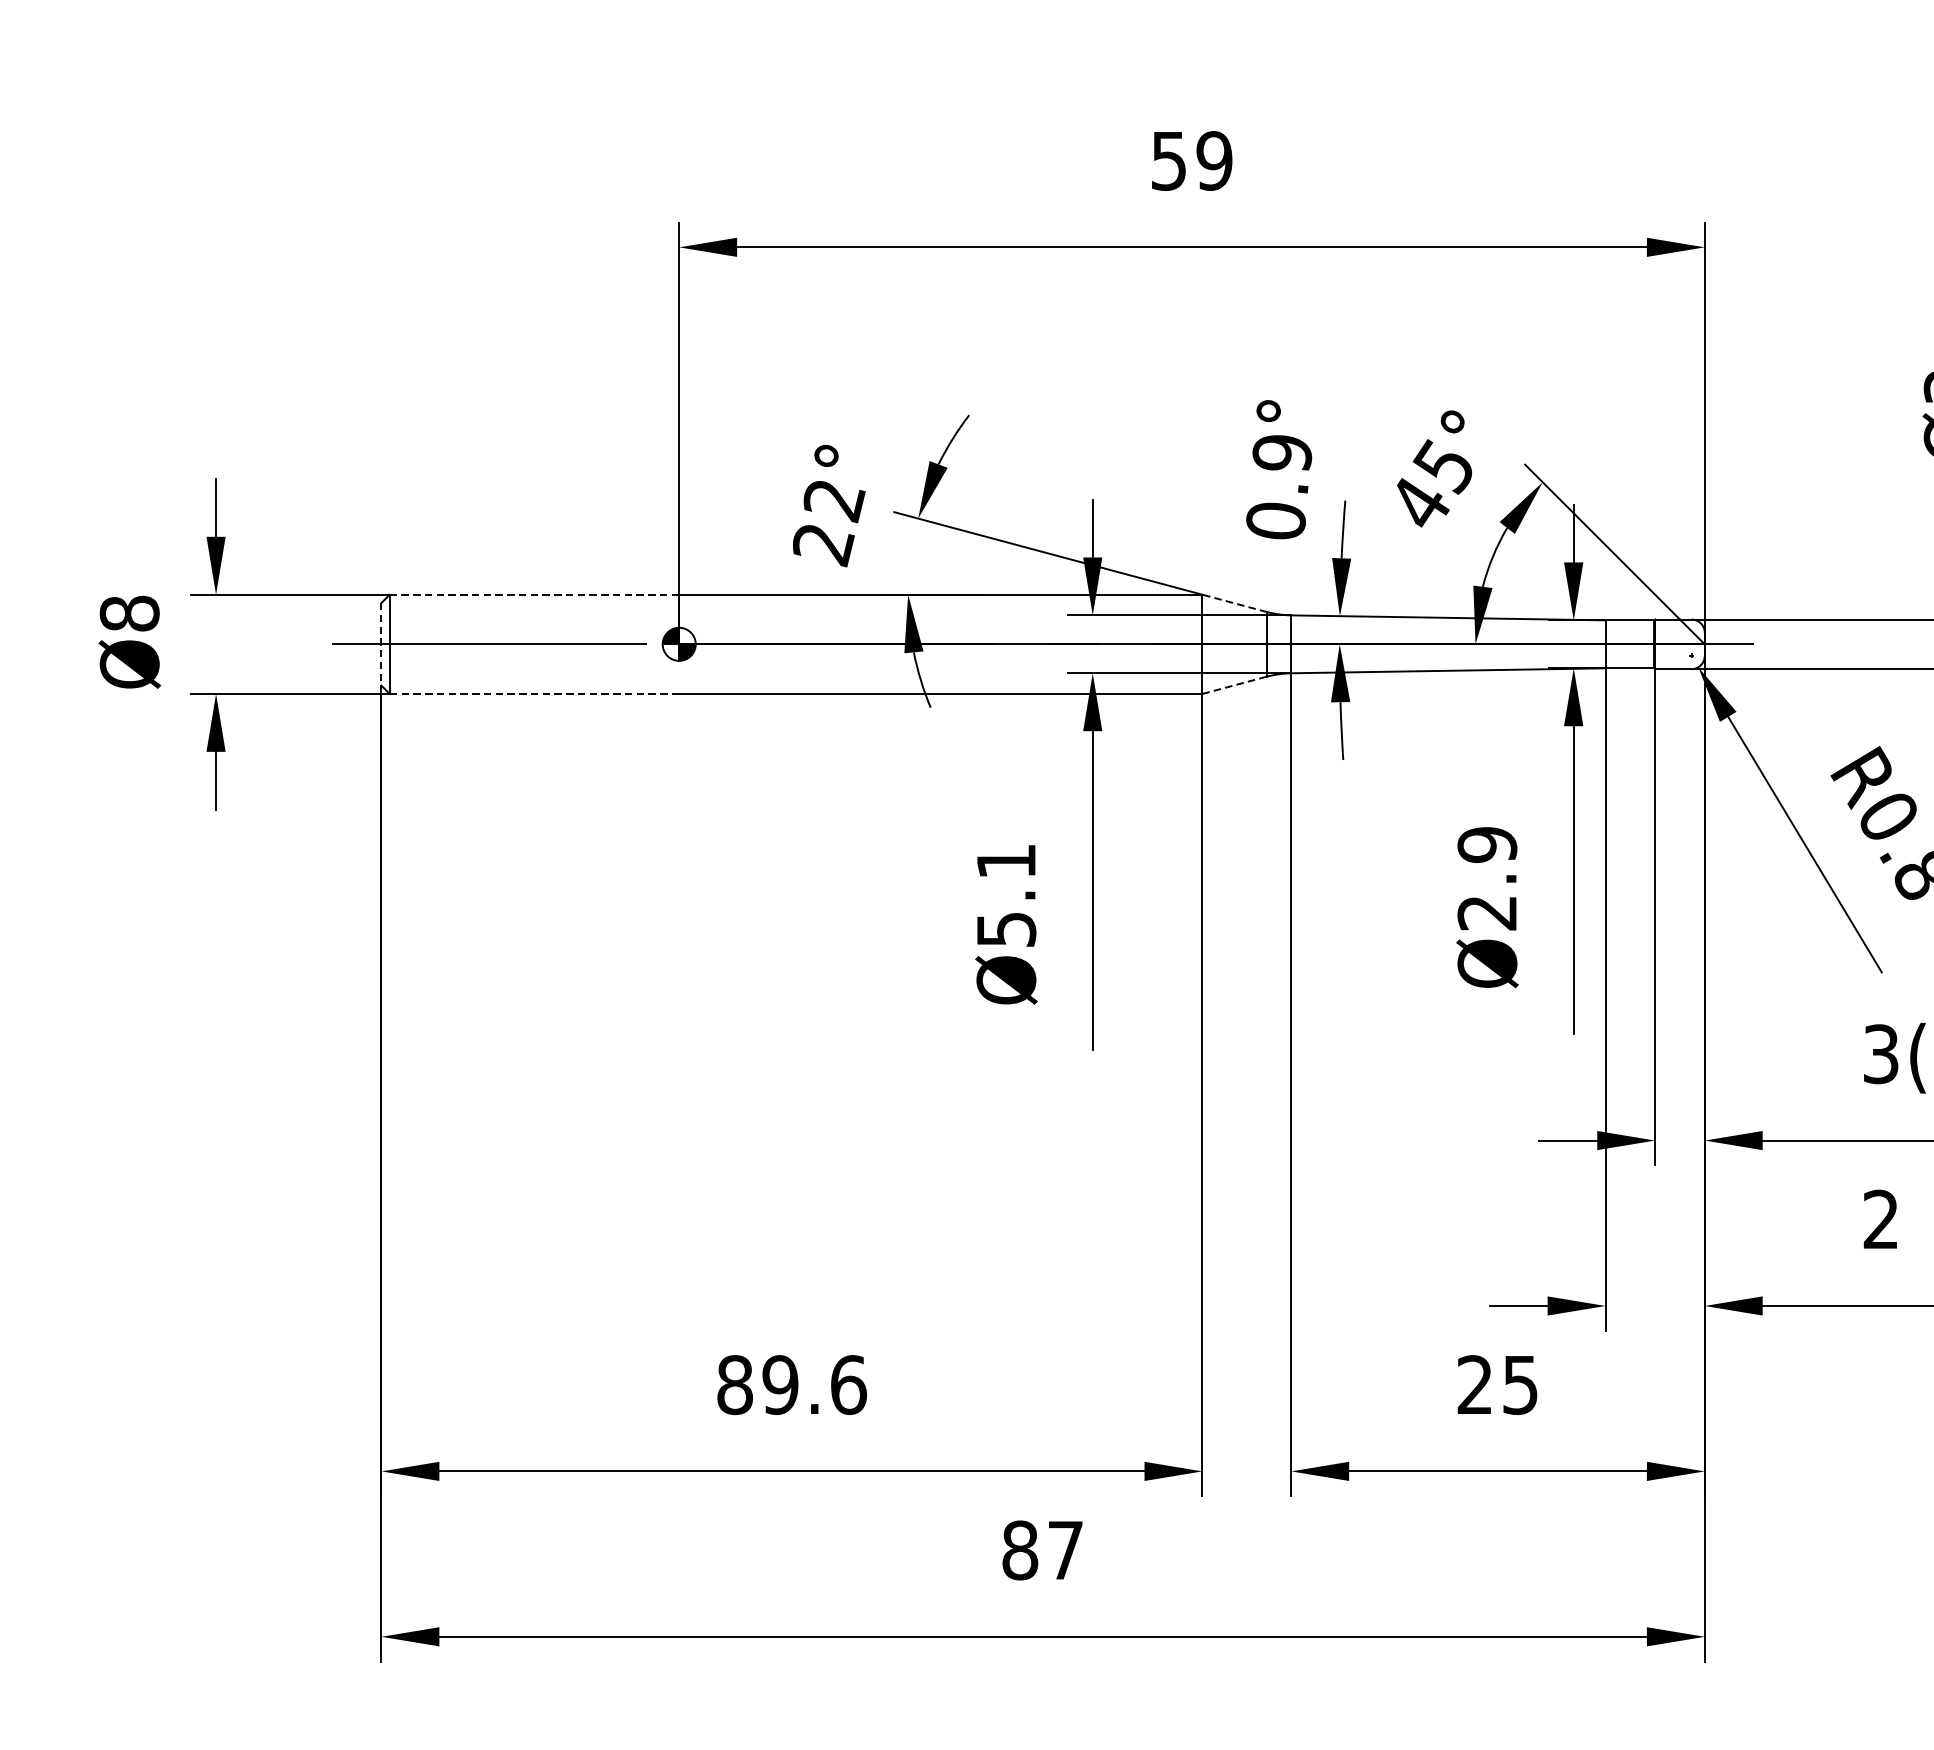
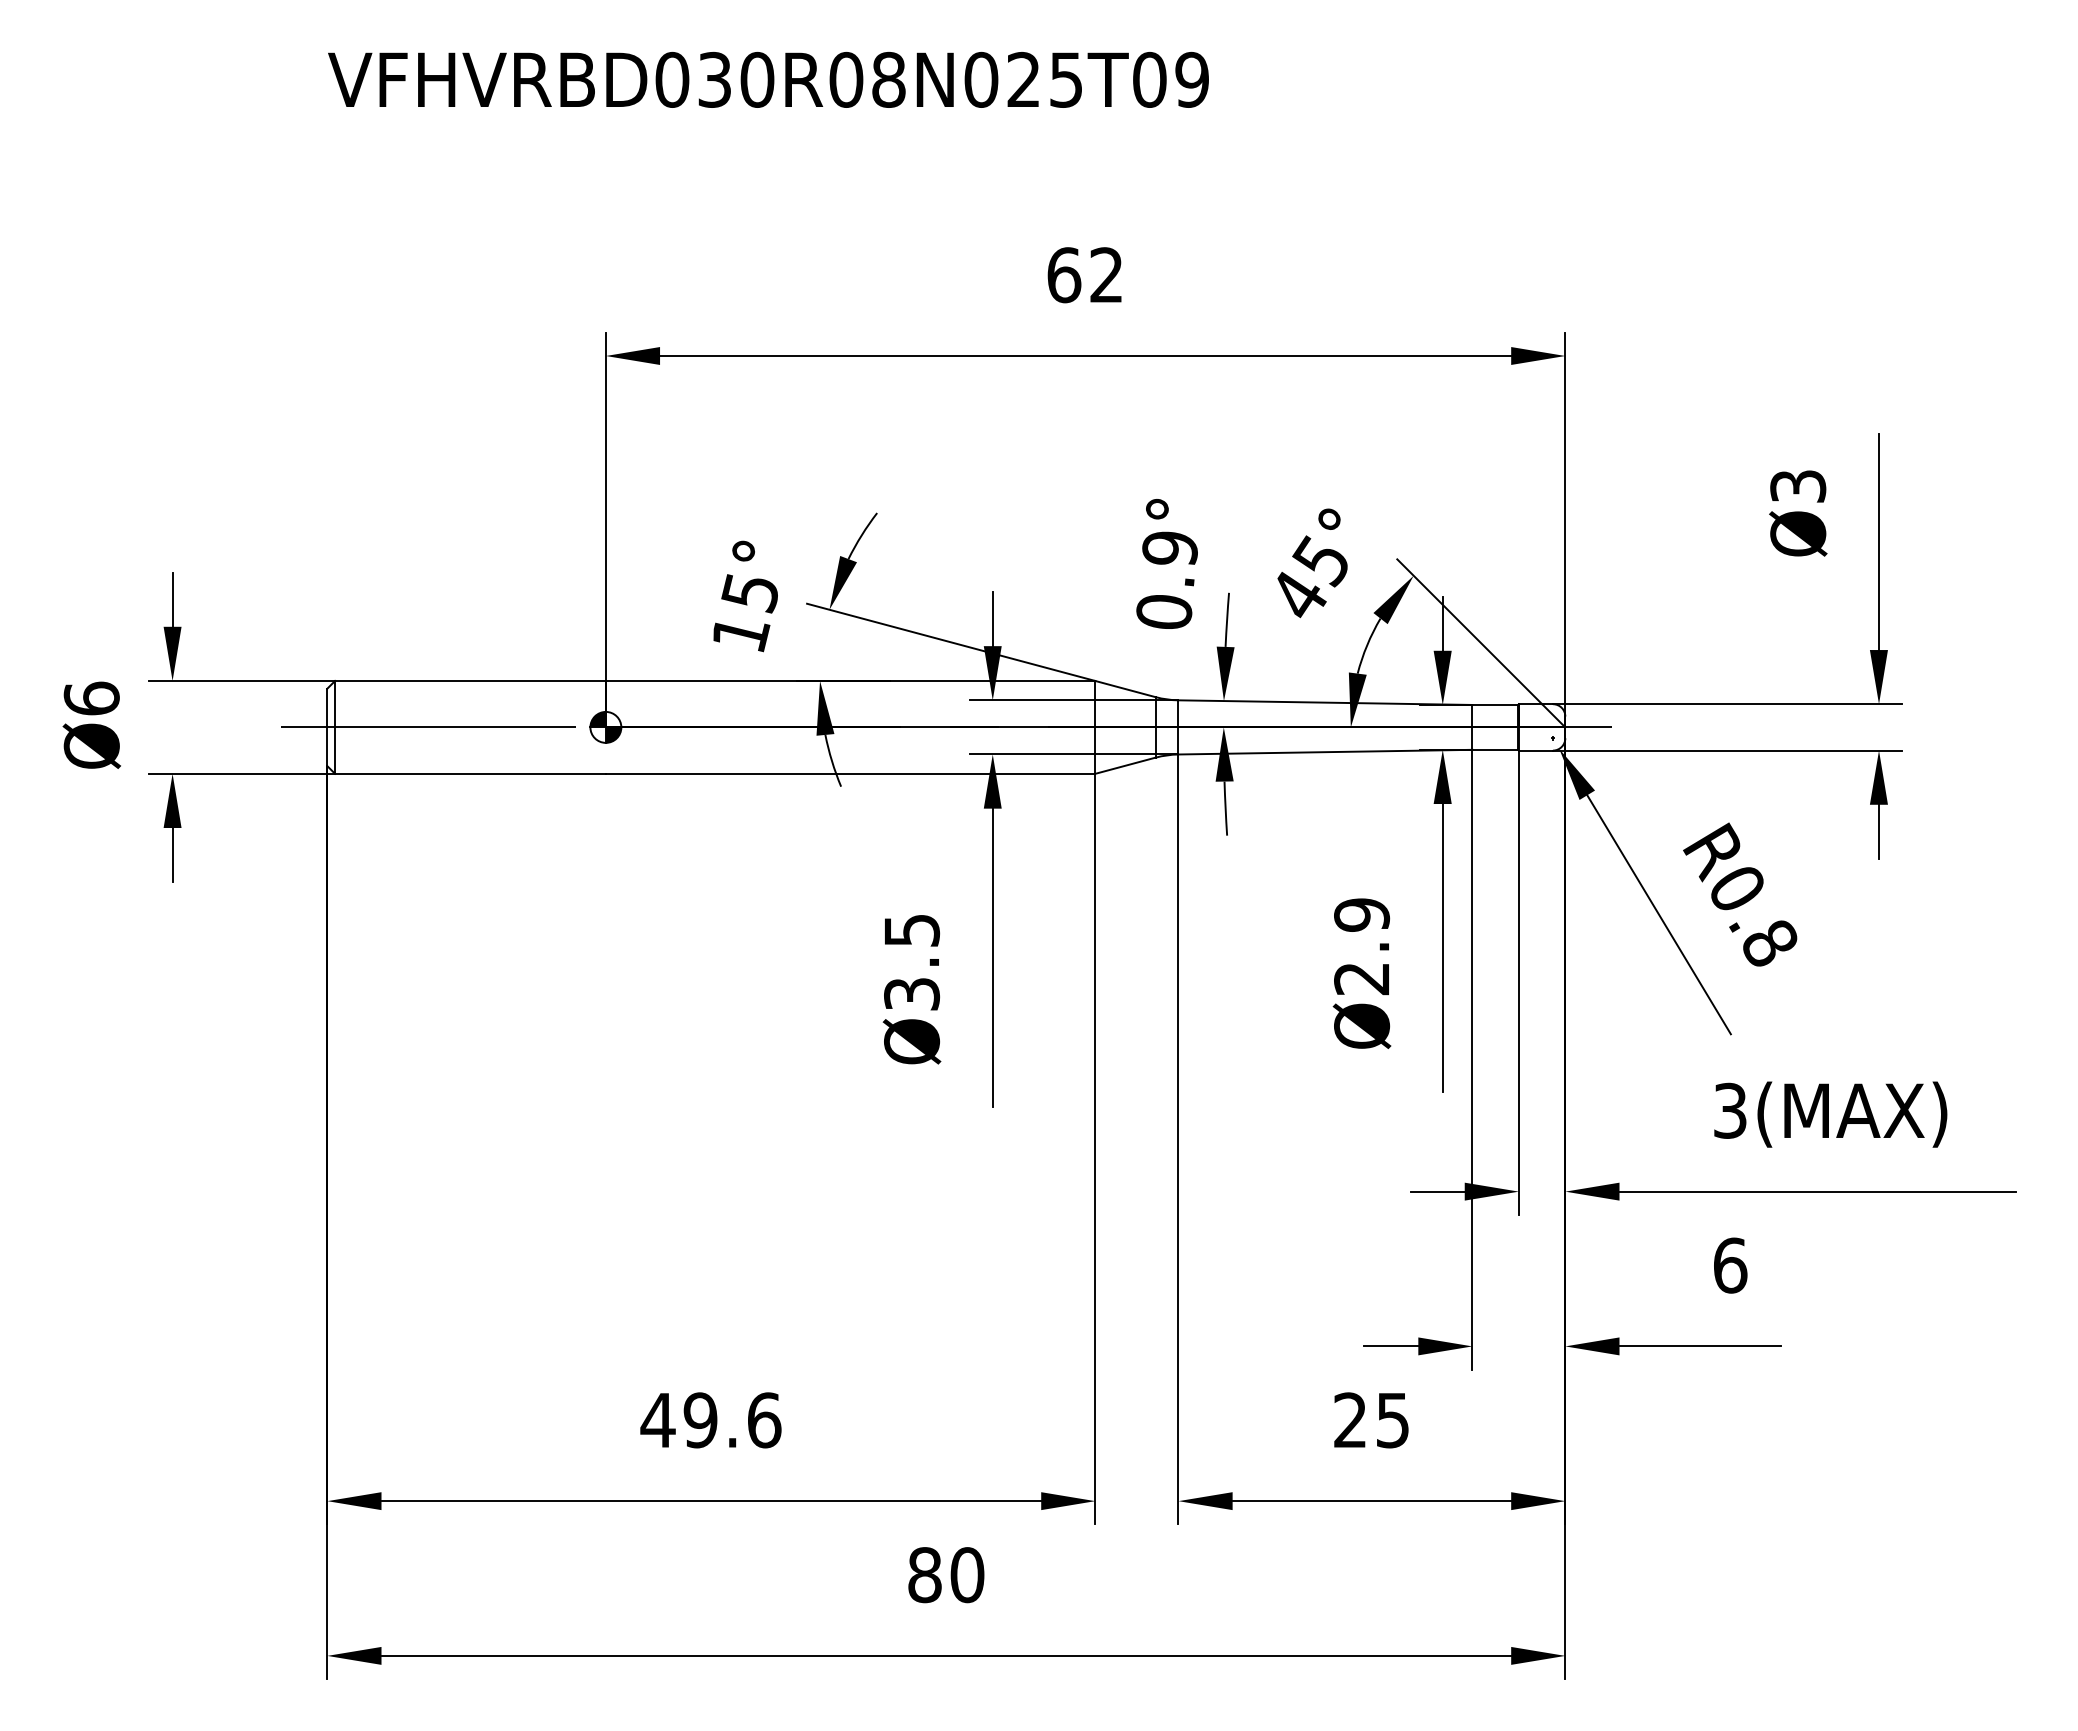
text: (1191, 161) -> (1085, 275), 59 -> 62
text: (829, 523) -> (746, 614), 22° -> 15°
line: (533, 594) -> (469, 680), dashed -> solid
line: (1234, 602) -> (1125, 688), dashed -> solid
text: (129, 613) -> (91, 698), Ø8 -> Ø6
line: (381, 644) -> (327, 727), dashed -> solid
line: (1235, 685) -> (1126, 765), dashed -> solid
line: (534, 693) -> (470, 773), dashed -> solid
text: (1006, 895) -> (912, 962), Ø5.1 -> Ø3.5
text: (1881, 1219) -> (1730, 1265), 2 -> 6
text: (734, 1385) -> (657, 1420), 89.6 -> 49.6
text: (1065, 1550) -> (967, 1575), 87 -> 80

